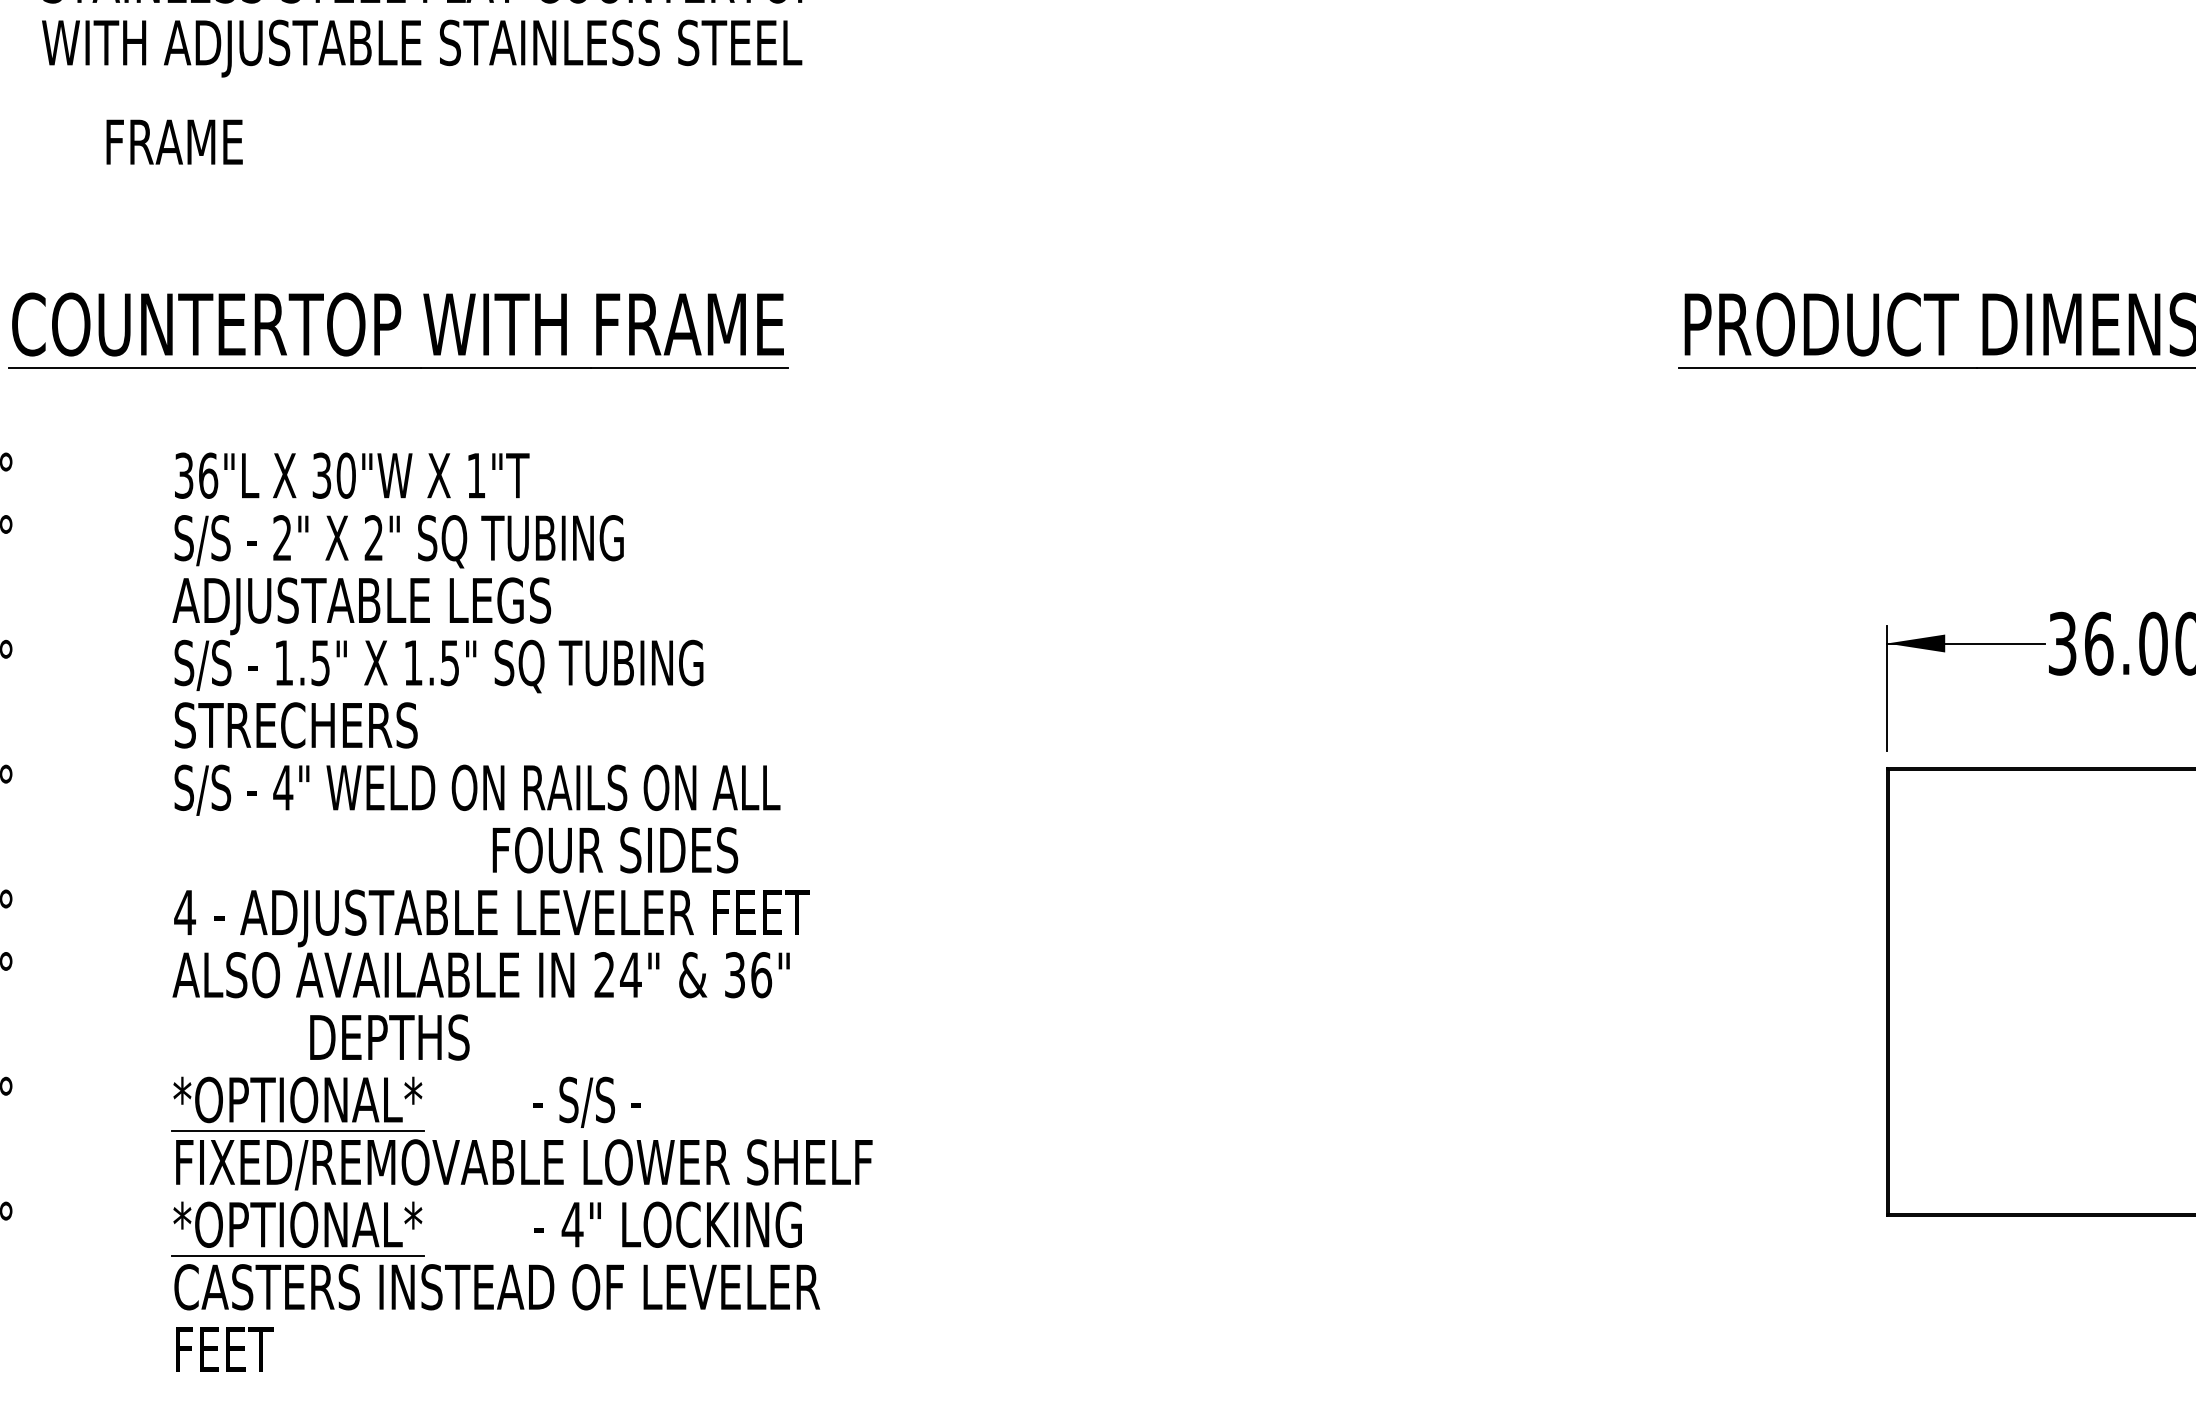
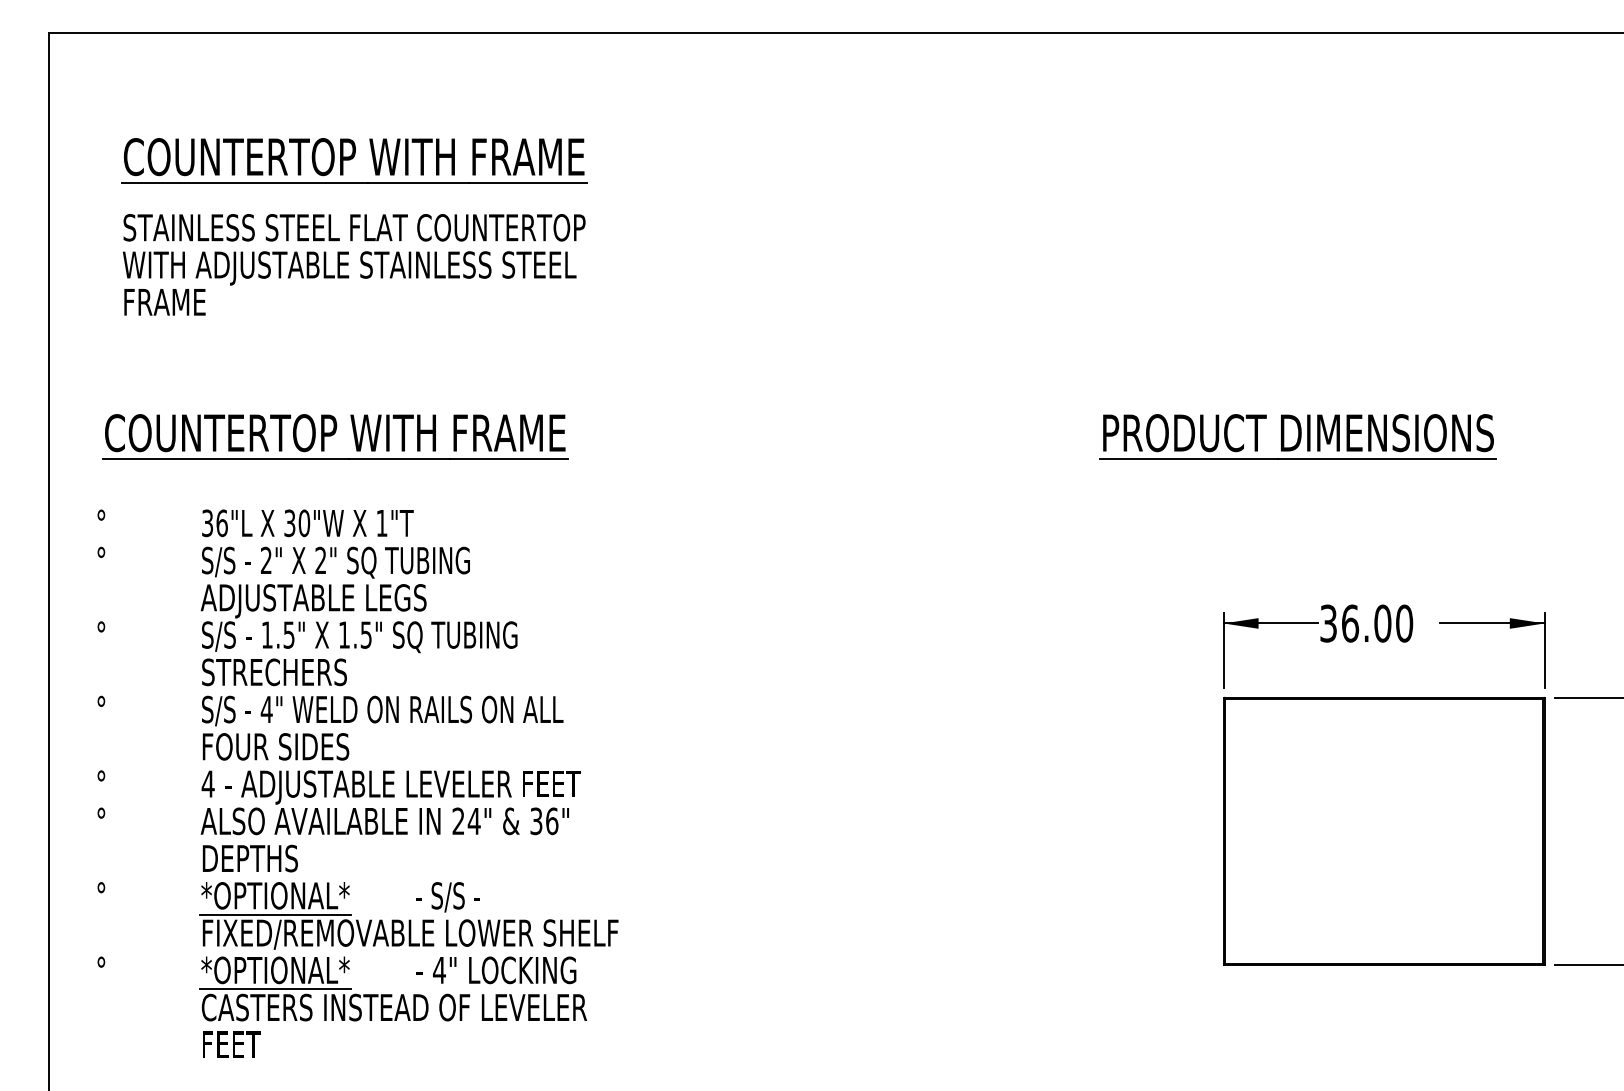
text: (173, 142) -> (164, 302), moved
text: (614, 849) -> (275, 746), moved
text: (388, 1037) -> (249, 858), moved

